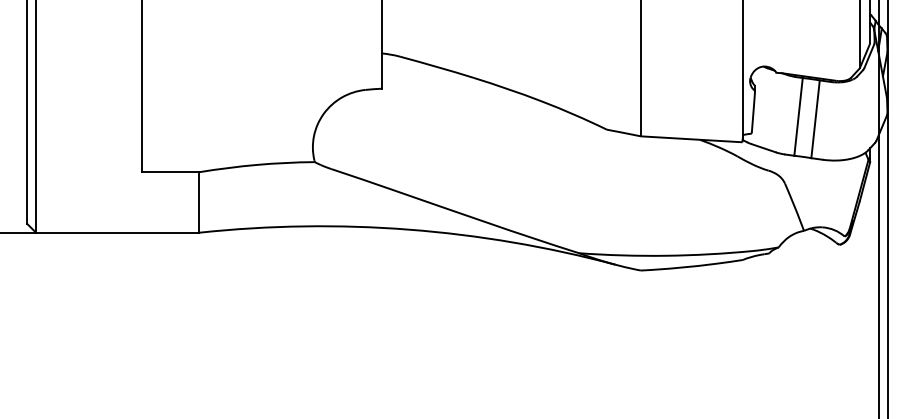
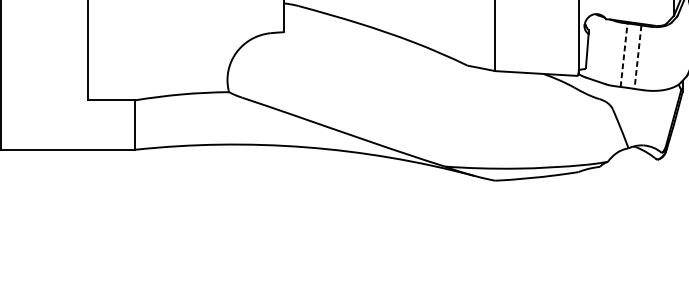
line: (798, 116) -> (624, 54), solid -> dashed
line: (815, 119) -> (637, 57), solid -> dashed

